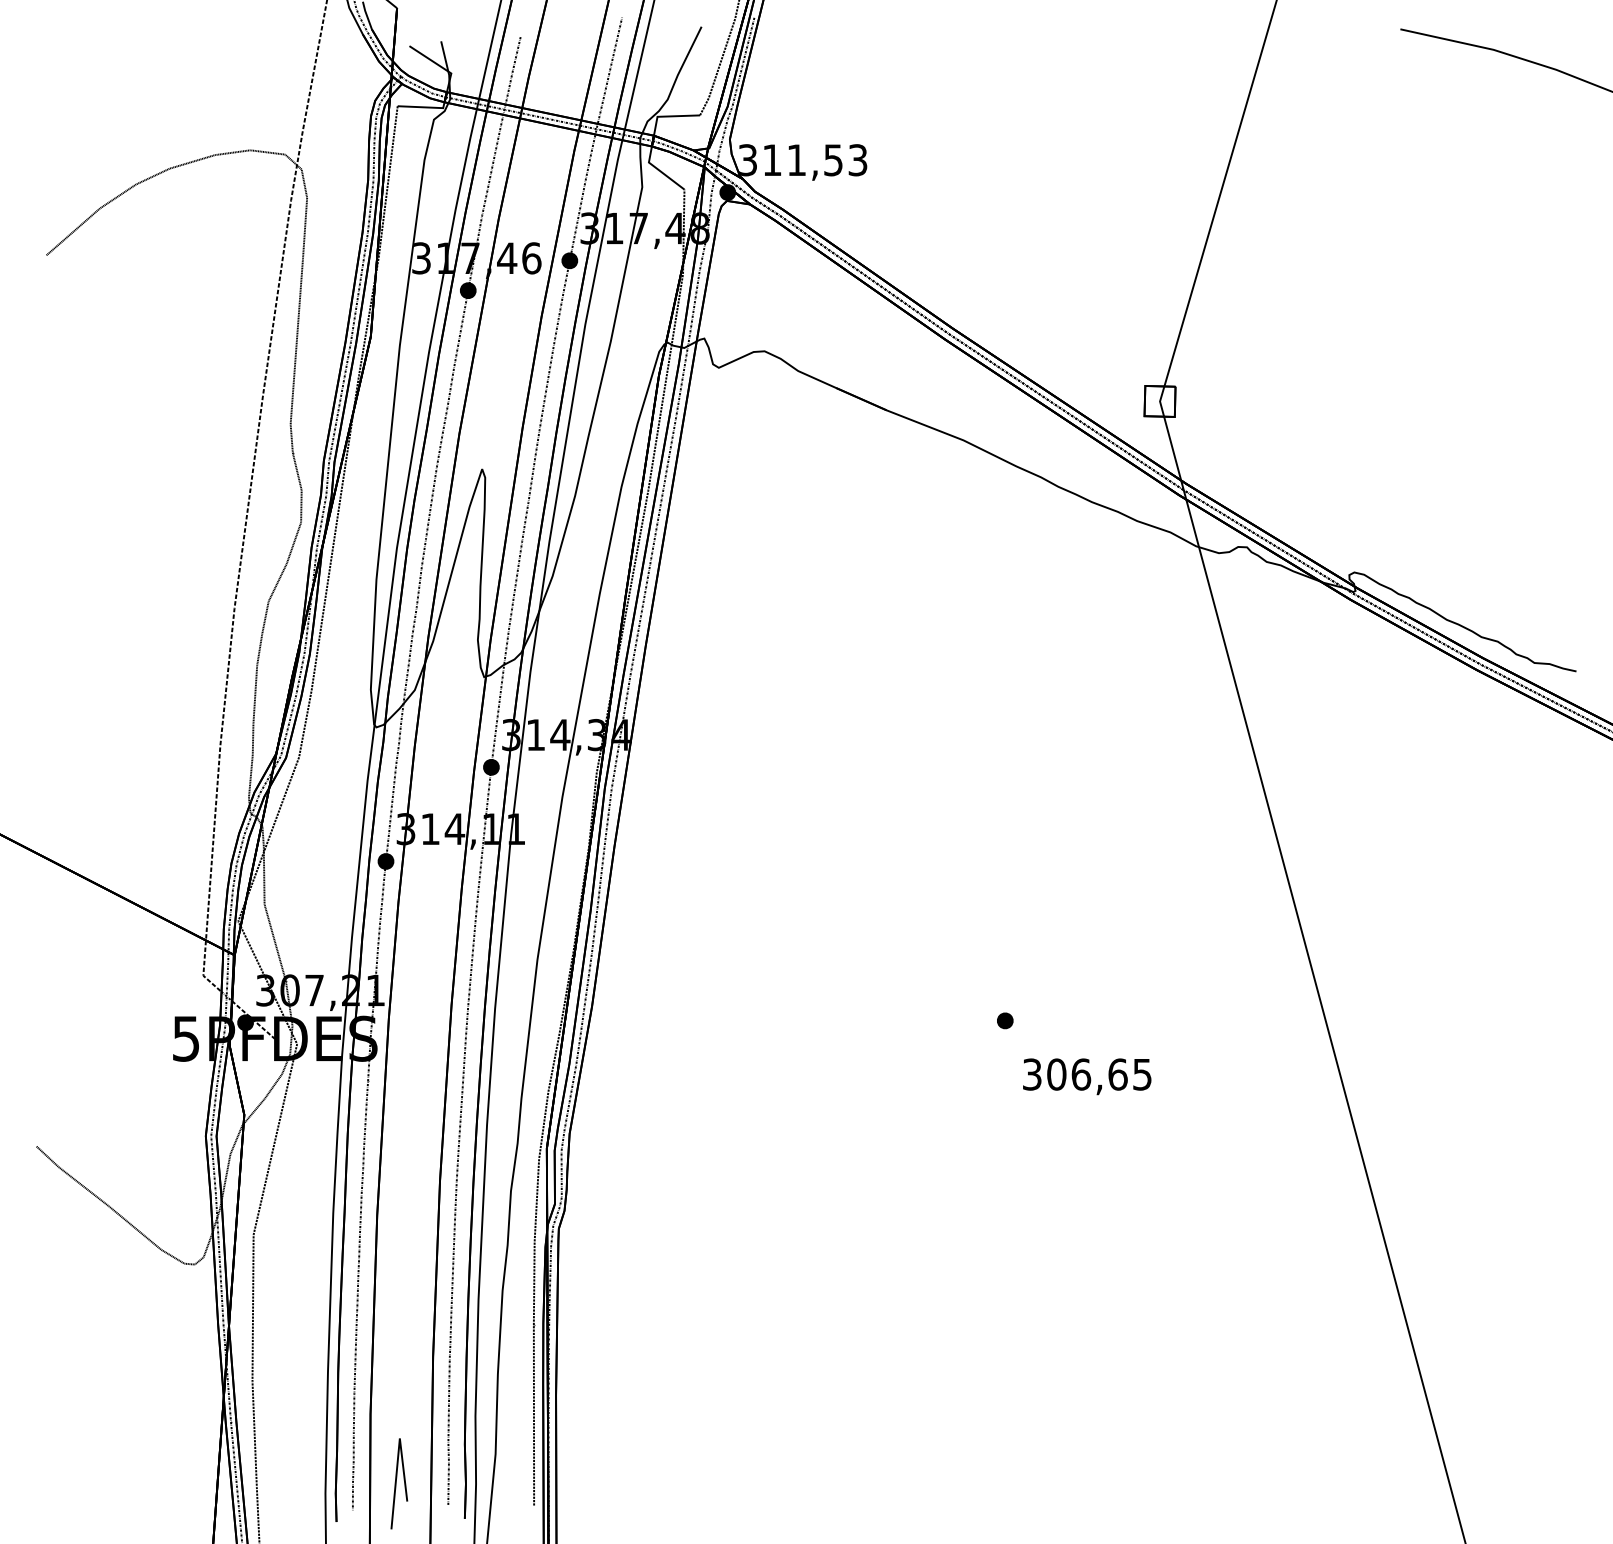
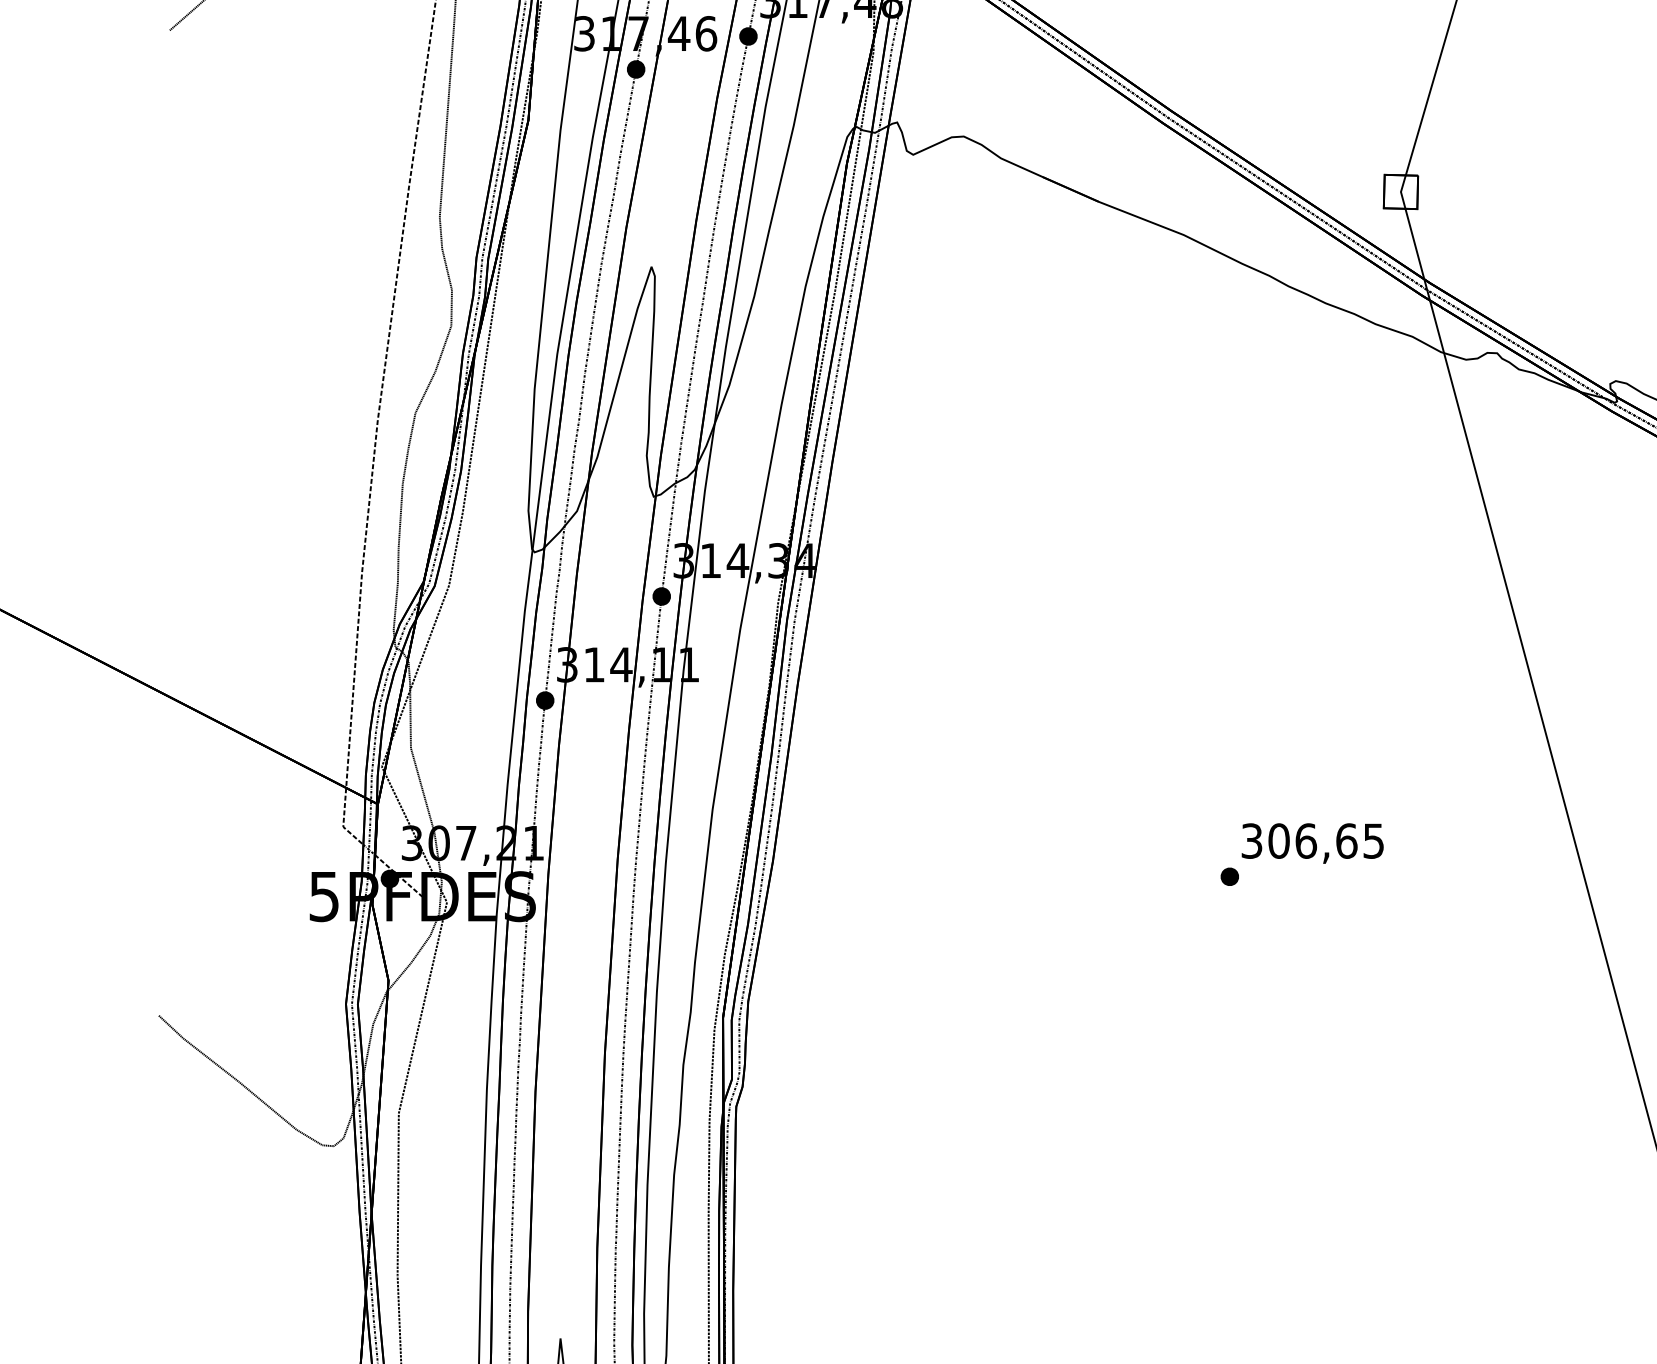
text: (1087, 1076) -> (1313, 843), moved

